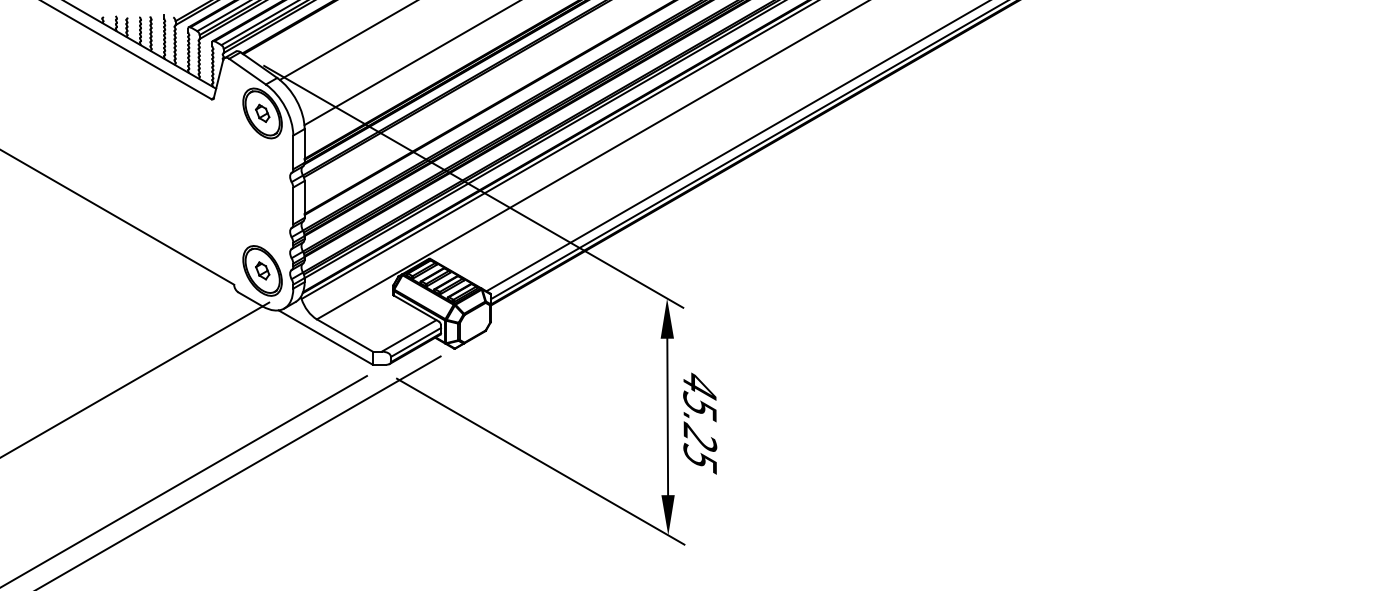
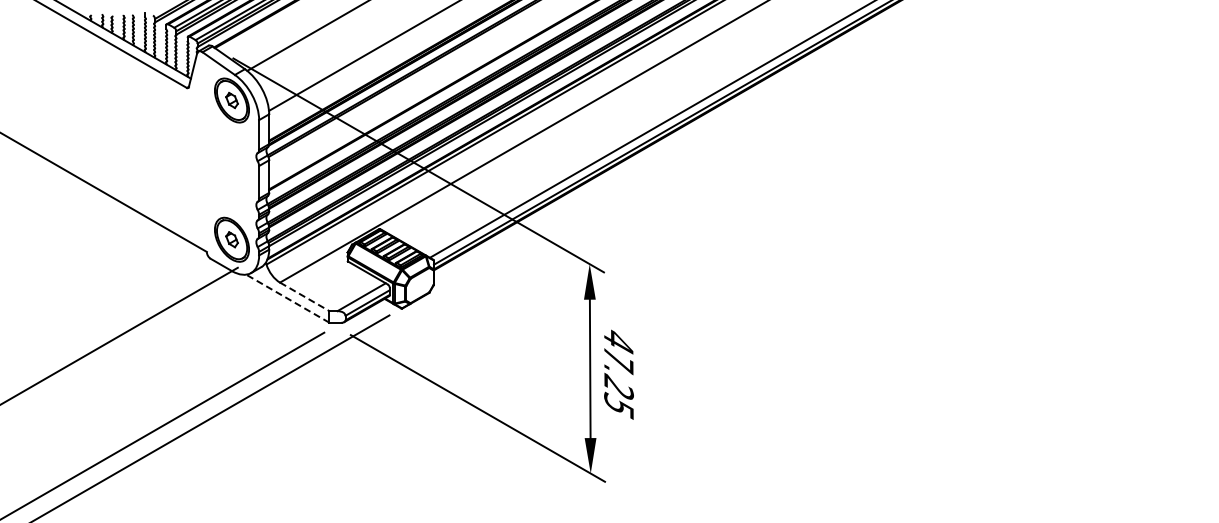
line: (344, 335) -> (304, 296), solid -> dashed
line: (325, 337) -> (287, 298), solid -> dashed
text: (699, 407) -> (618, 360), 45.25 -> 47.25

